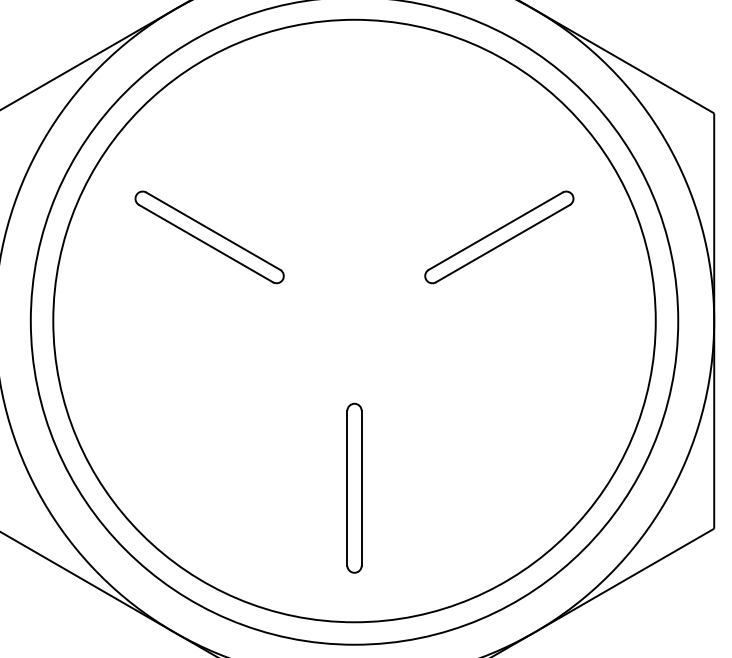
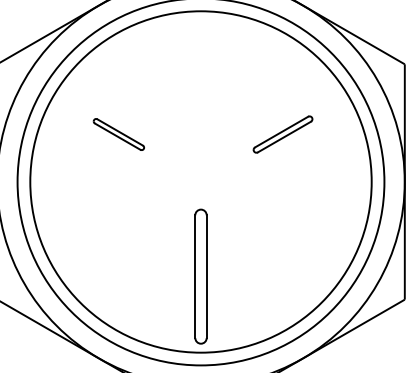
part: (208, 237) -> (118, 134), size x0.6
part: (498, 237) -> (282, 134), size x0.7
part: (353, 487) -> (200, 276), size x1.4

